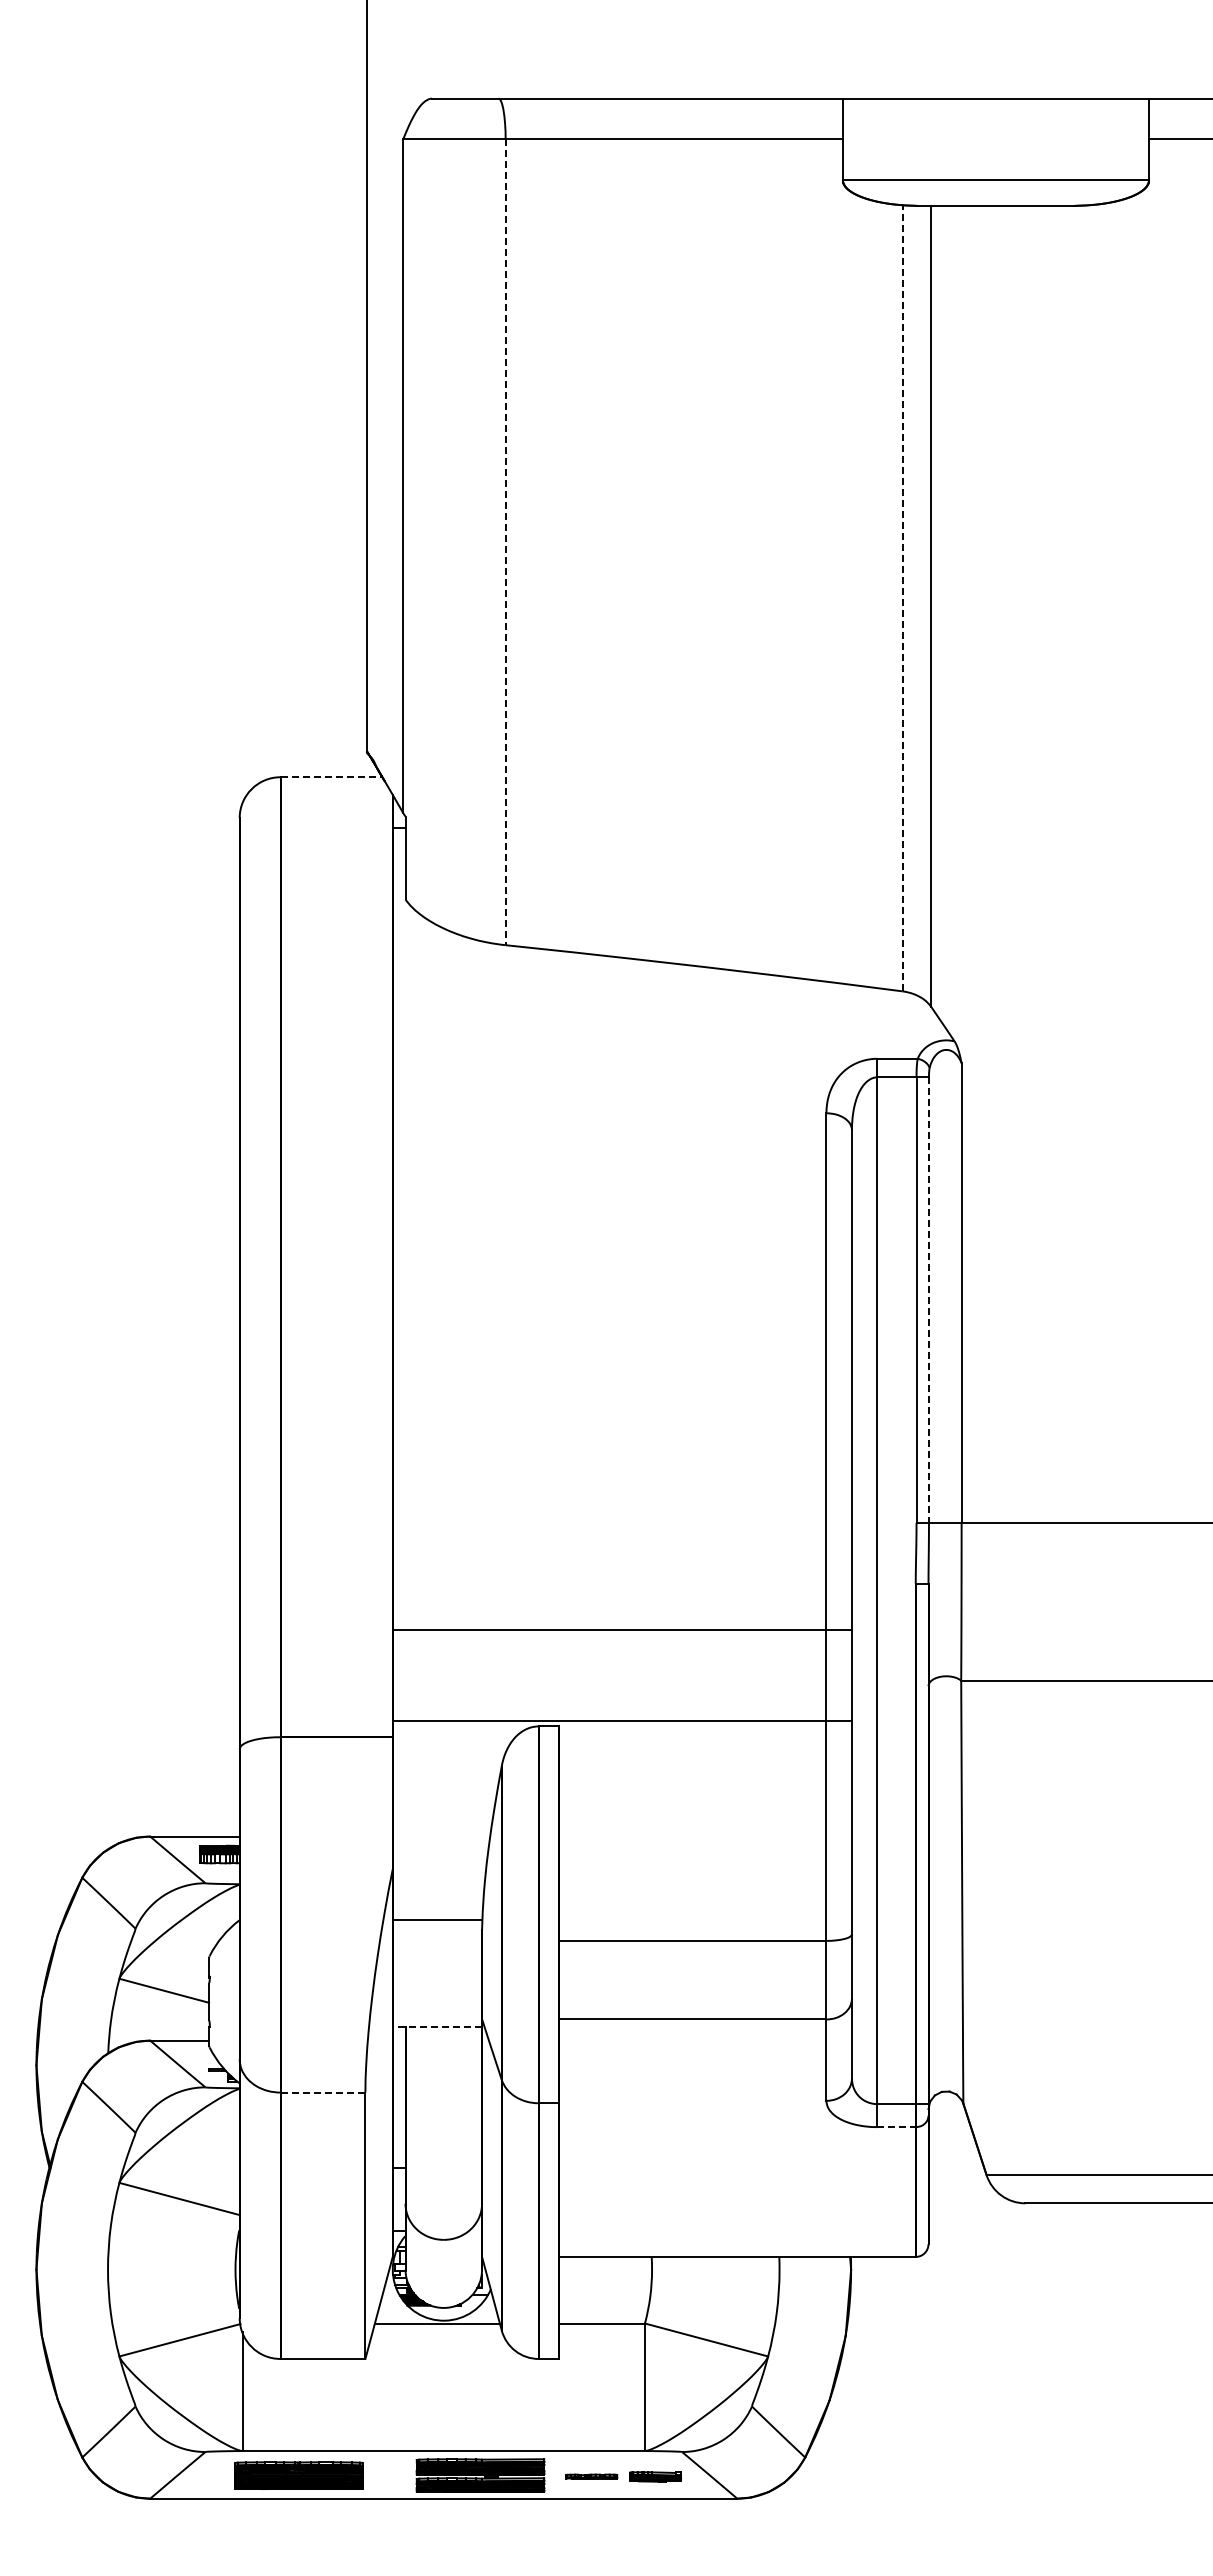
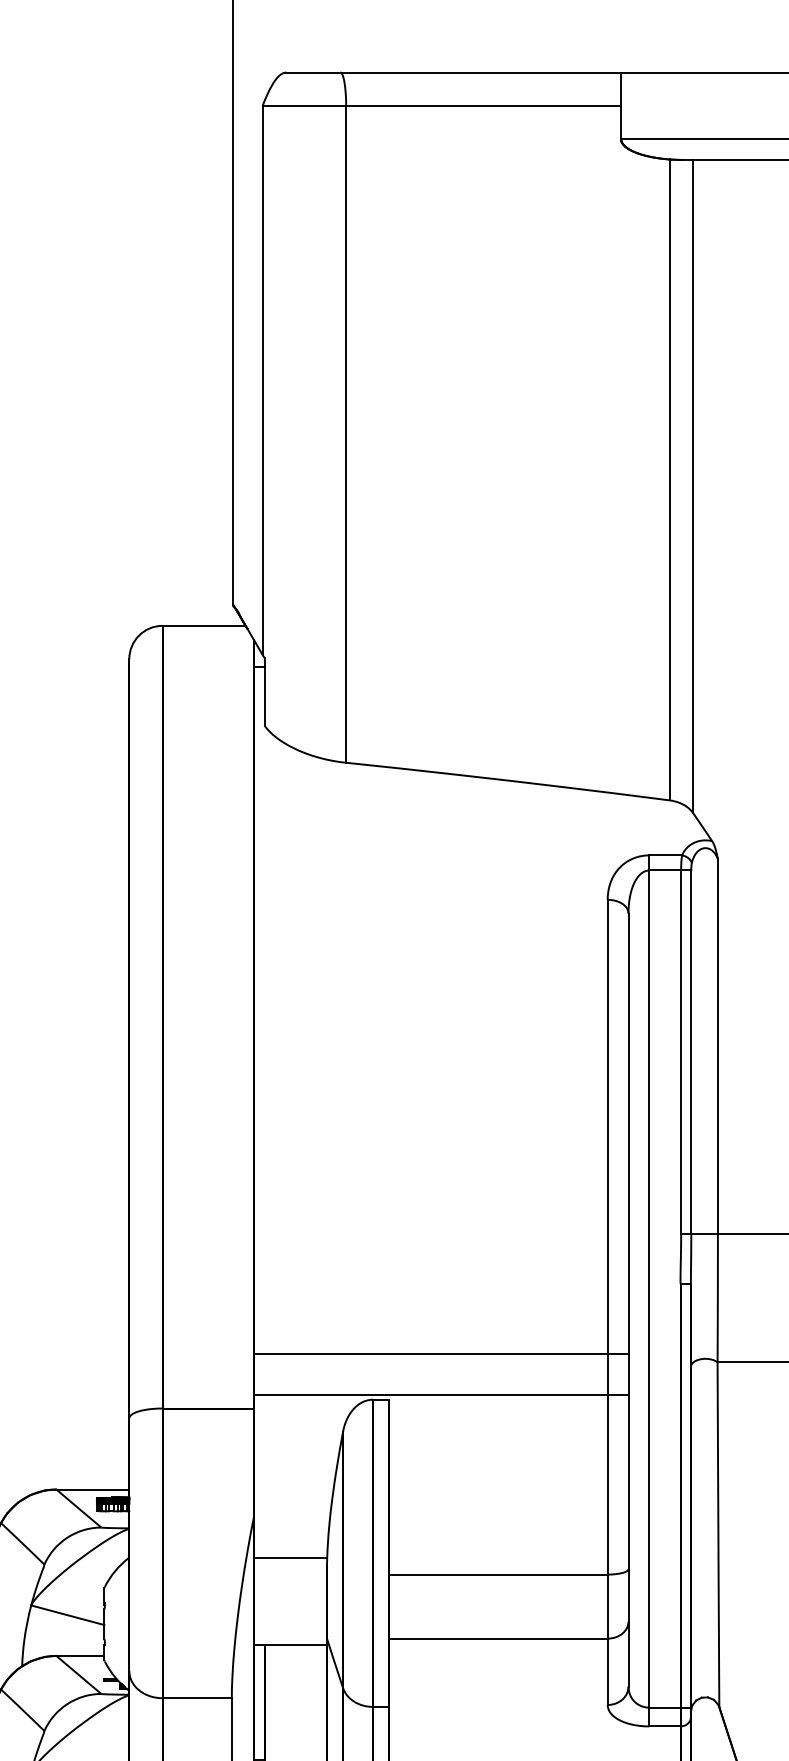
line: (505, 542) -> (346, 434), dashed -> solid
line: (902, 597) -> (669, 479), dashed -> solid
line: (331, 777) -> (204, 626), dashed -> solid
line: (928, 1300) -> (690, 1052), dashed -> solid
line: (621, 1630) -> (440, 1354), moved
line: (437, 2027) -> (290, 1645), dashed -> solid
line: (323, 2092) -> (197, 1698), dashed -> solid
line: (897, 2127) -> (665, 1726), dashed -> solid

